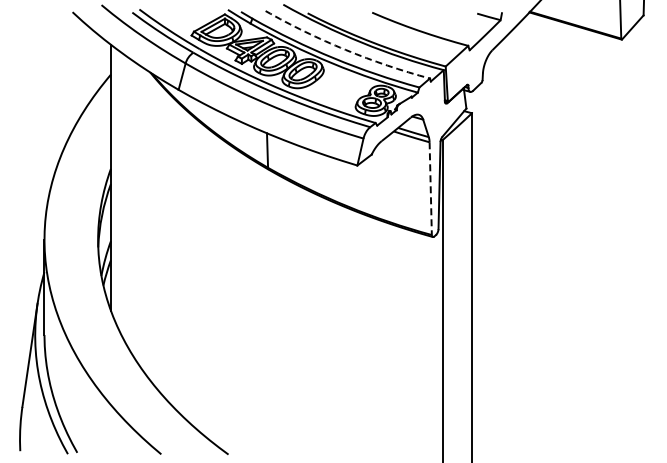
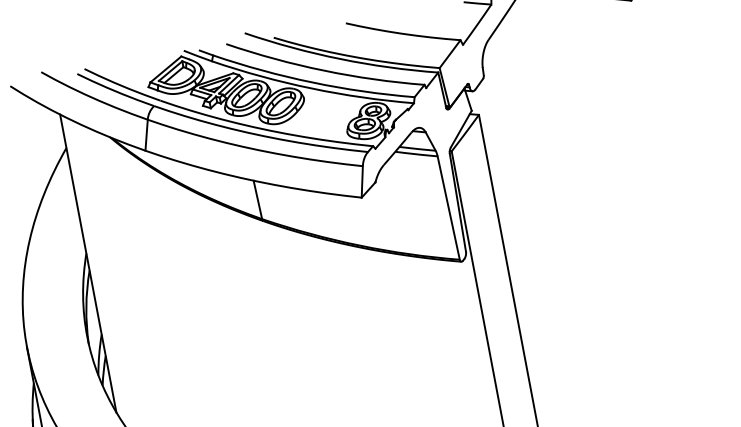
arc: (345, 49) -> (323, 70), dashed -> solid
line: (430, 189) -> (448, 209), dashed -> solid

